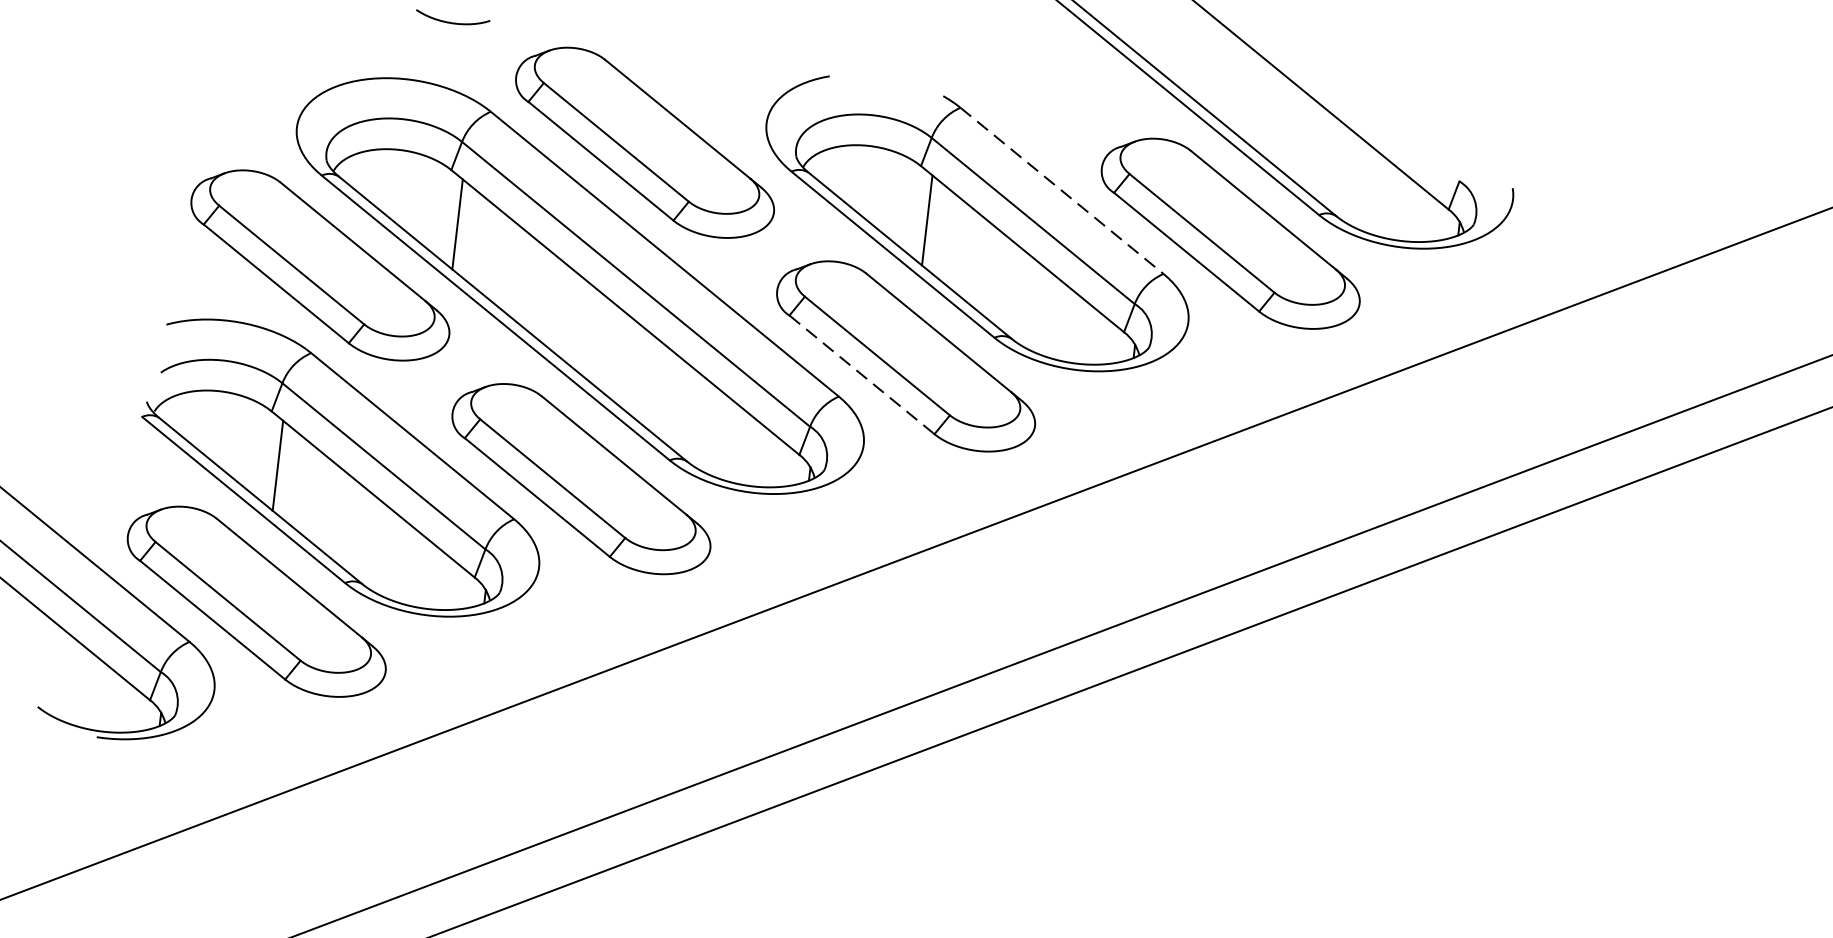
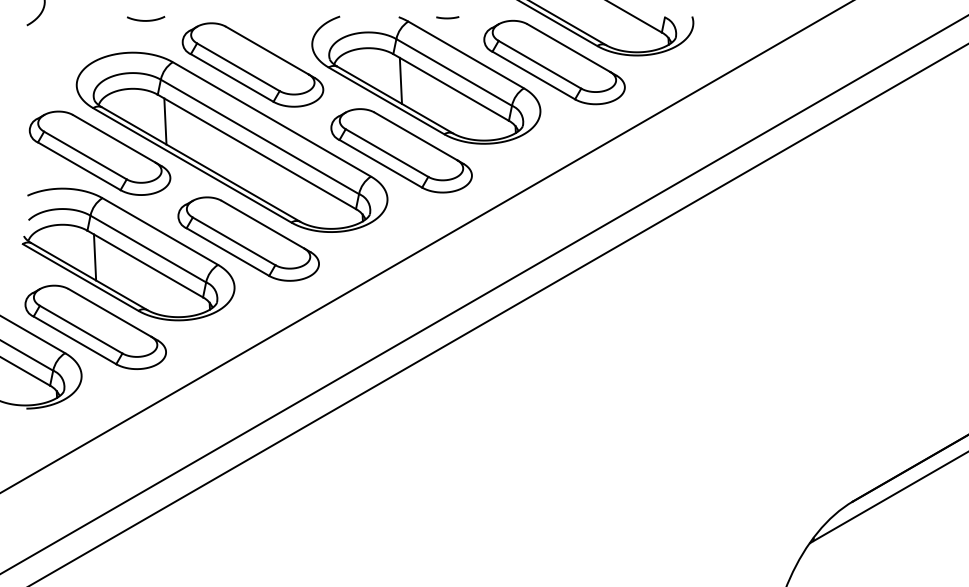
line: (1037, 112) -> (447, 17), added
line: (1062, 190) -> (466, 54), dashed -> solid
line: (861, 374) -> (380, 163), dashed -> solid

